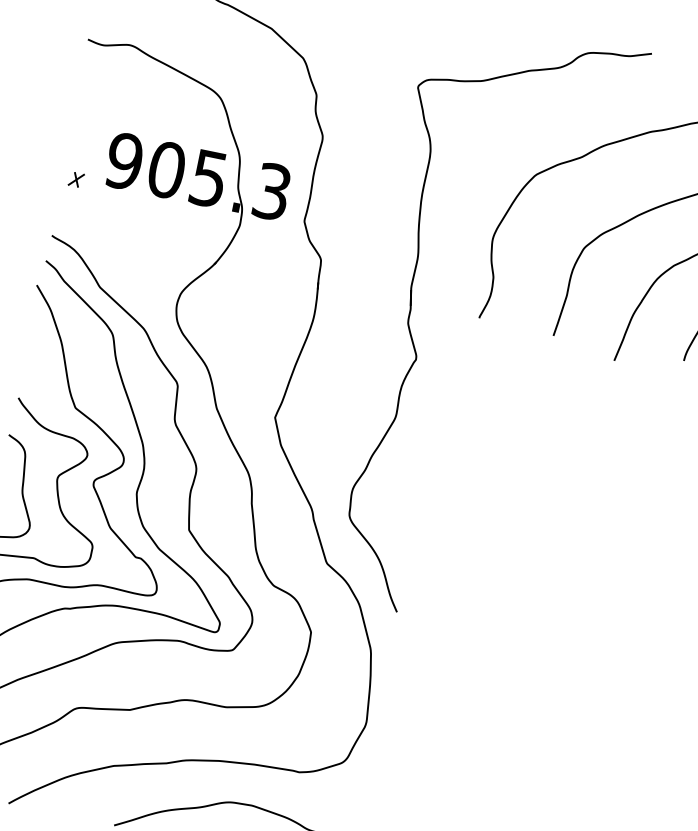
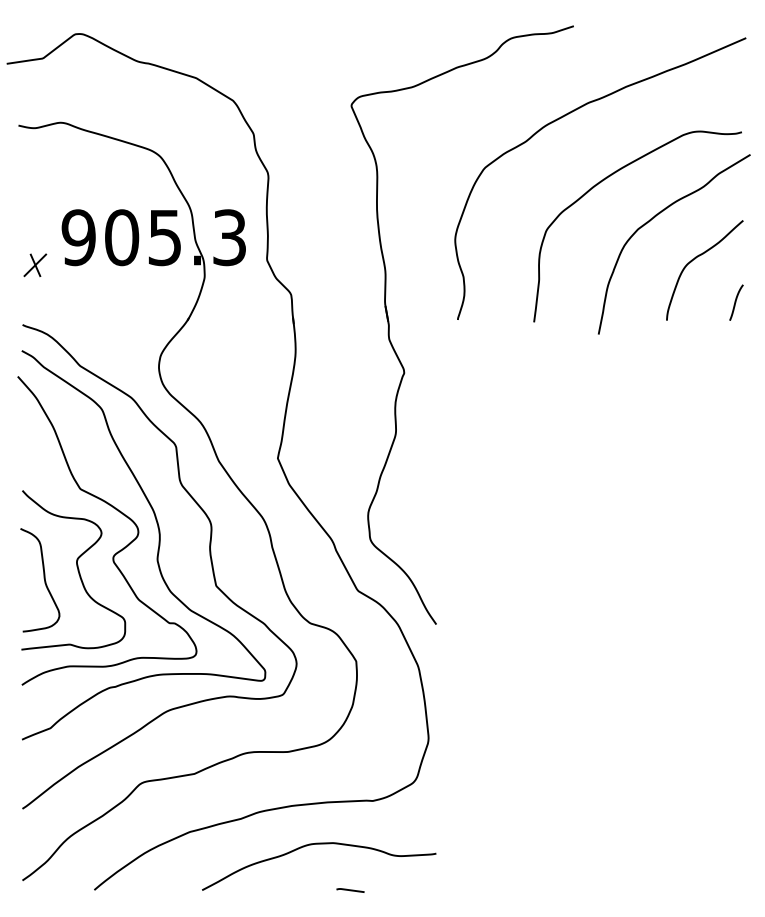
part: (76, 179) -> (35, 265), size x1.67

